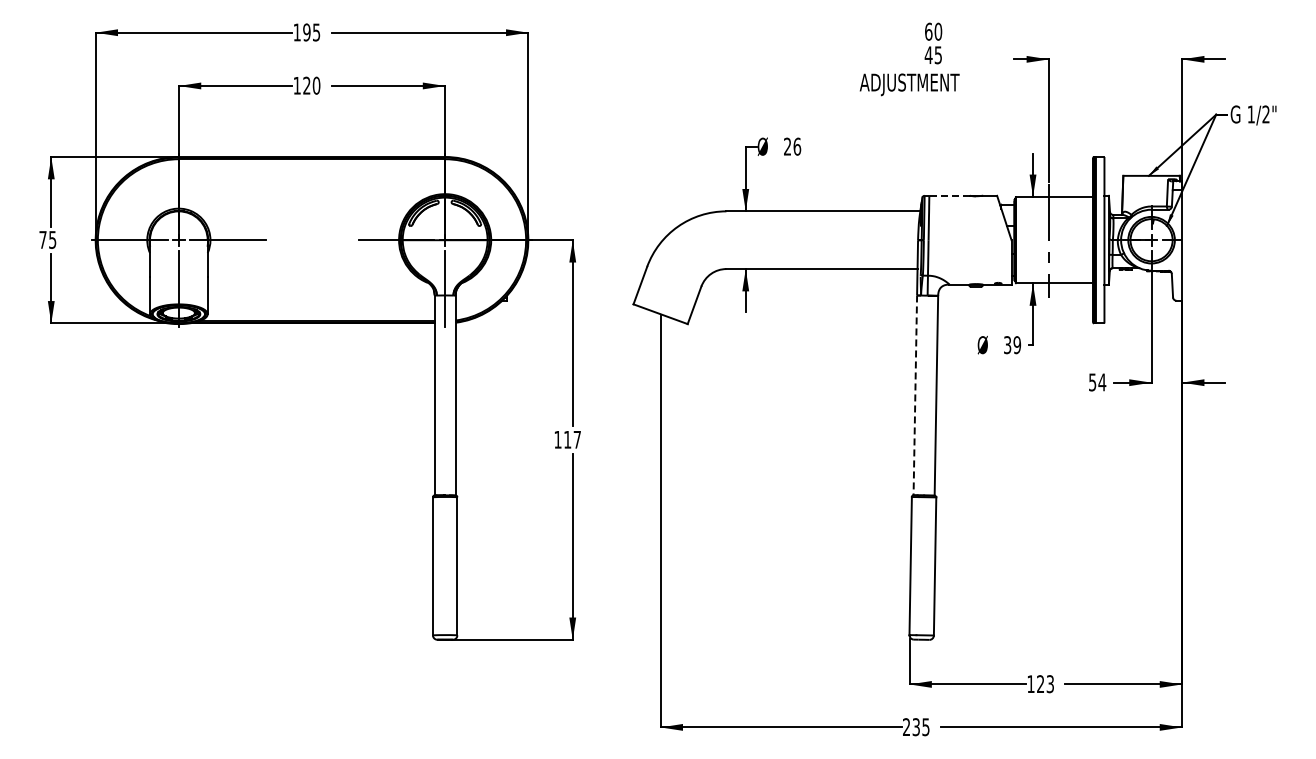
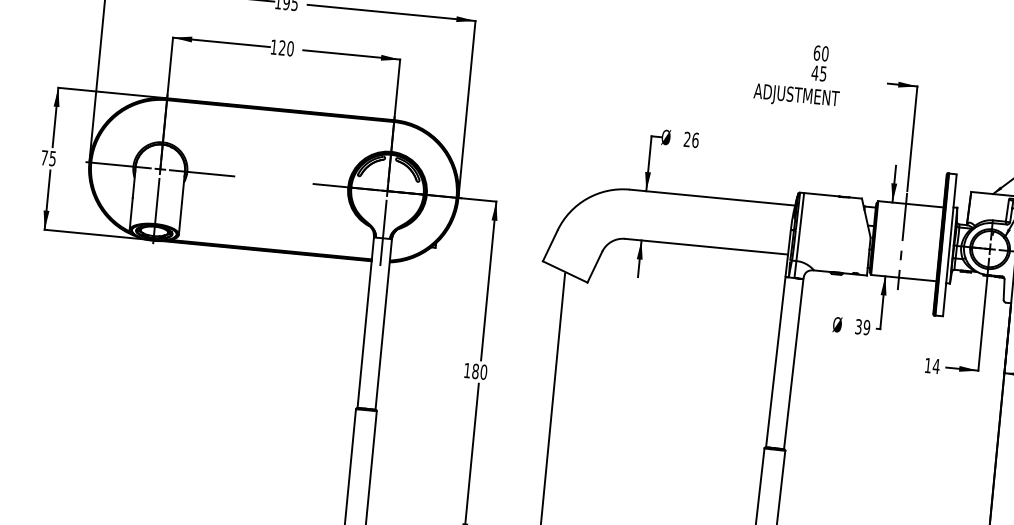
line: (949, 195) -> (821, 194), dashed -> solid
text: (1092, 382) -> (927, 365), 54 -> 14
line: (915, 395) -> (775, 362), dashed -> solid
text: (572, 439) -> (479, 371), 117 -> 180

